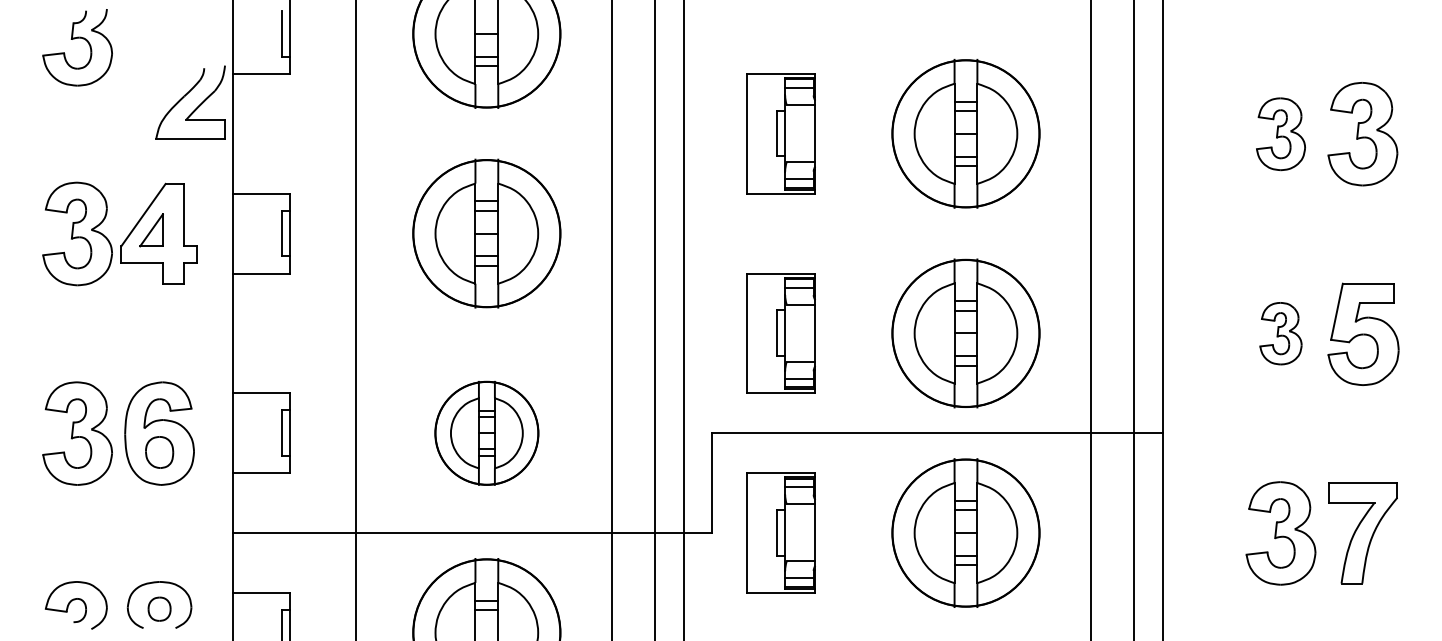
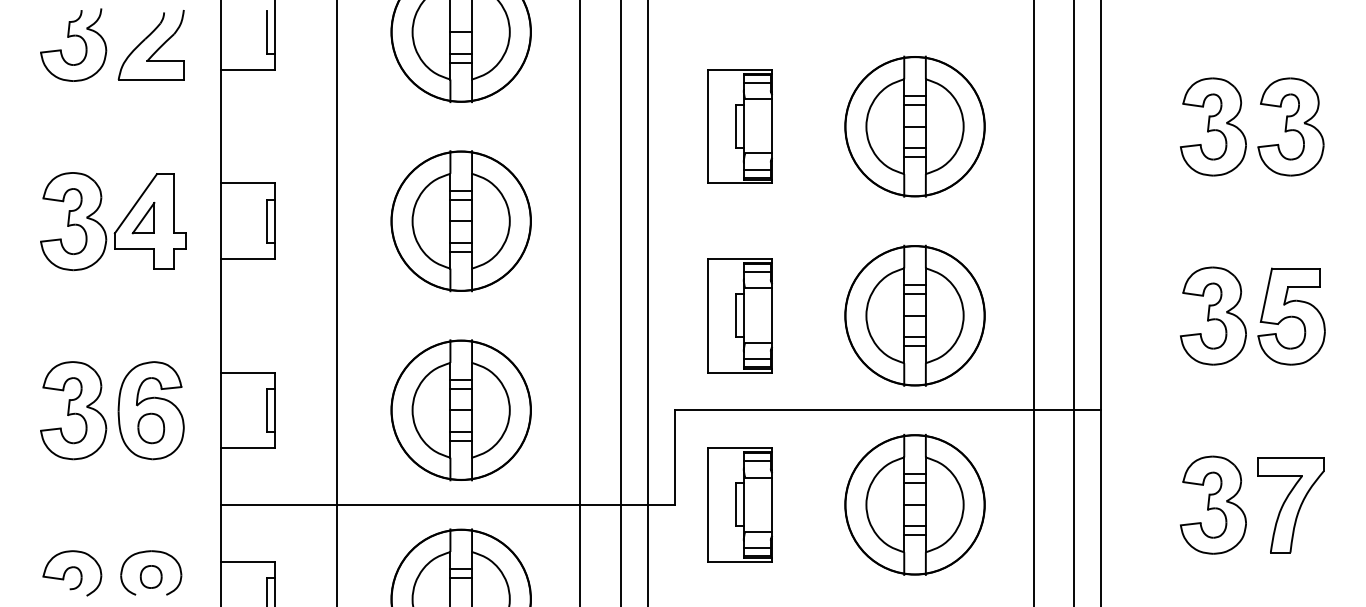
part: (185, 96) -> (146, 39), moved
part: (1280, 134) -> (1212, 127), size x1.43
part: (1280, 333) -> (1212, 315), size x1.67
part: (486, 433) -> (460, 410), size x1.43

